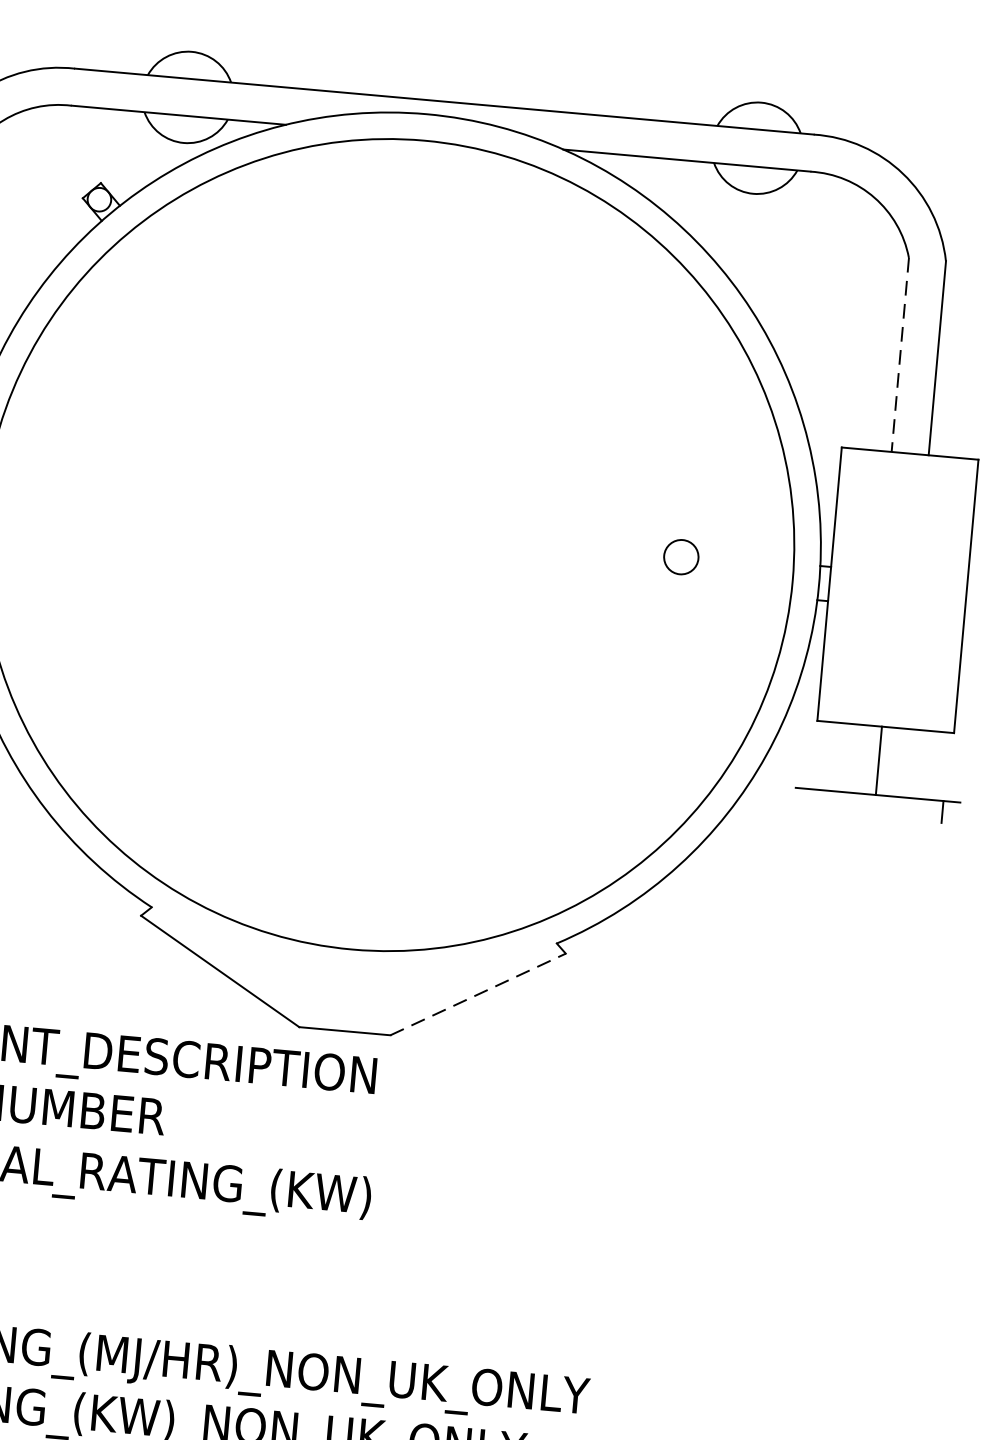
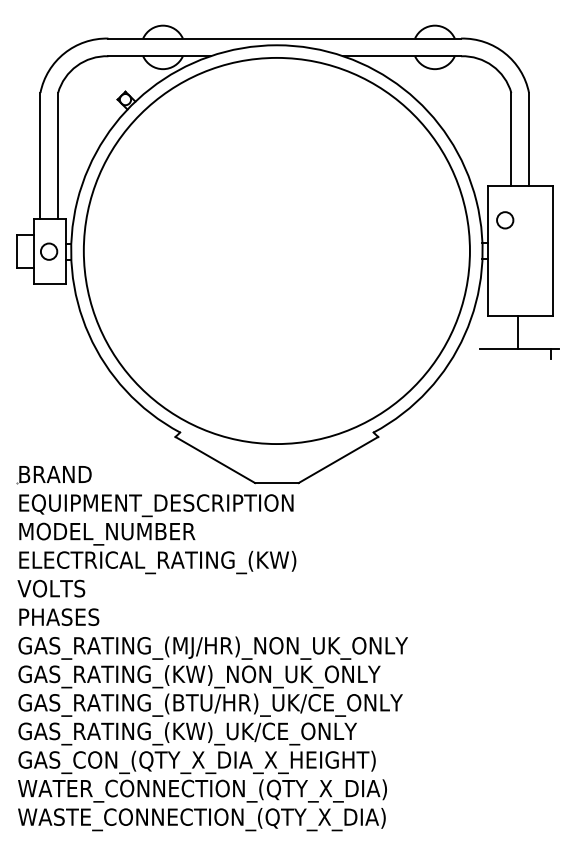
line: (900, 355) -> (511, 139), dashed -> solid
circle: (681, 557) -> (505, 220), moved
line: (478, 995) -> (338, 460), dashed -> solid

